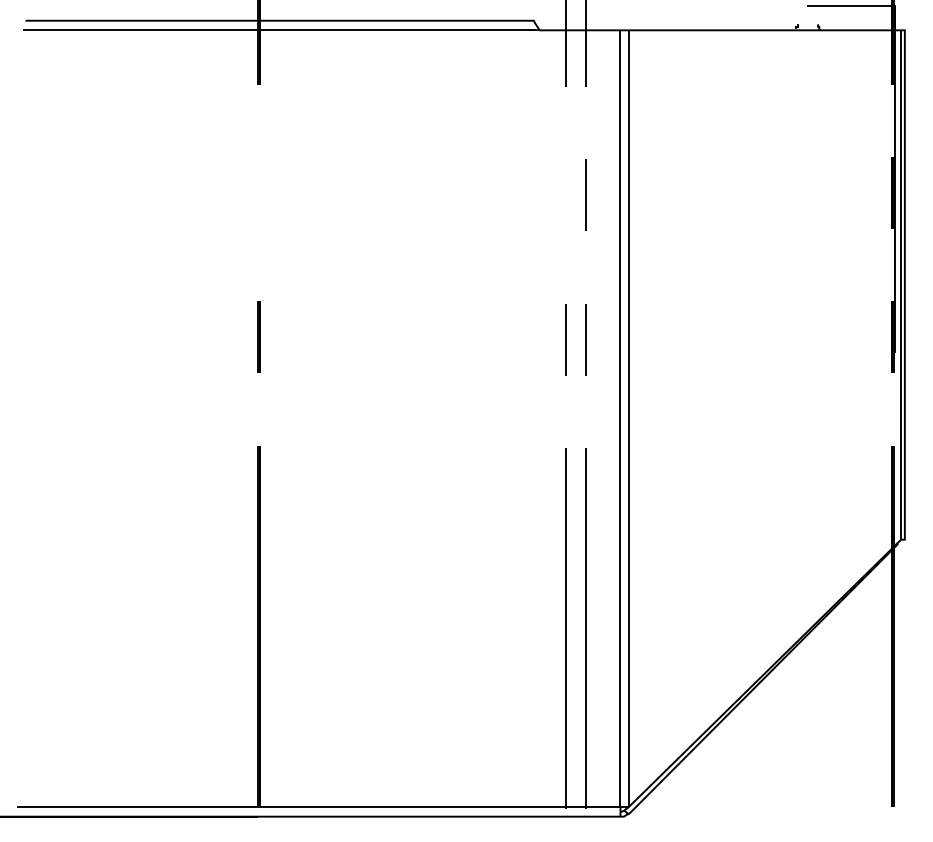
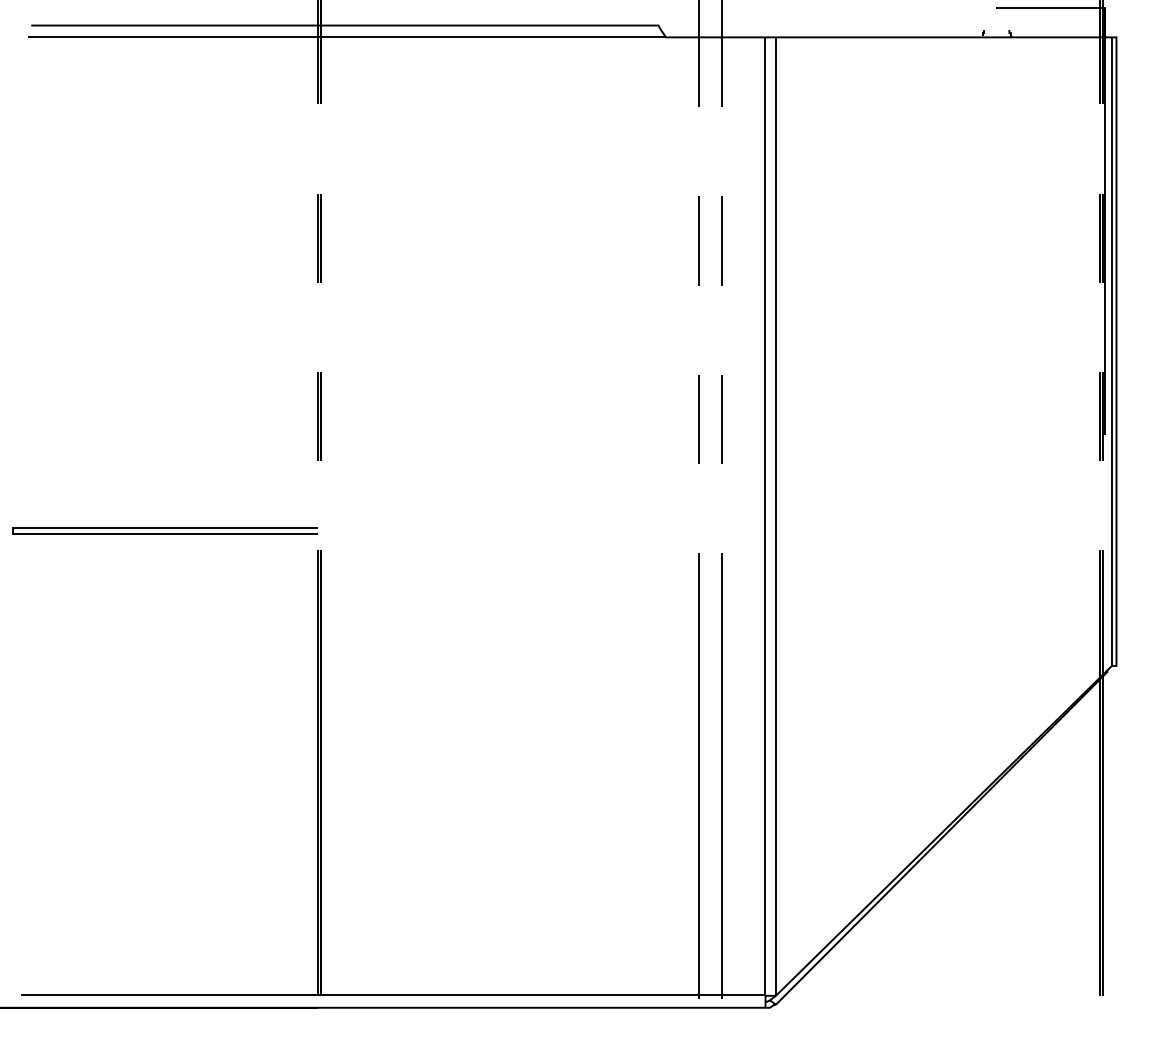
line: (258, 193) -> (318, 238), added
line: (566, 194) -> (698, 240), added
line: (133, 428) -> (164, 528), added

